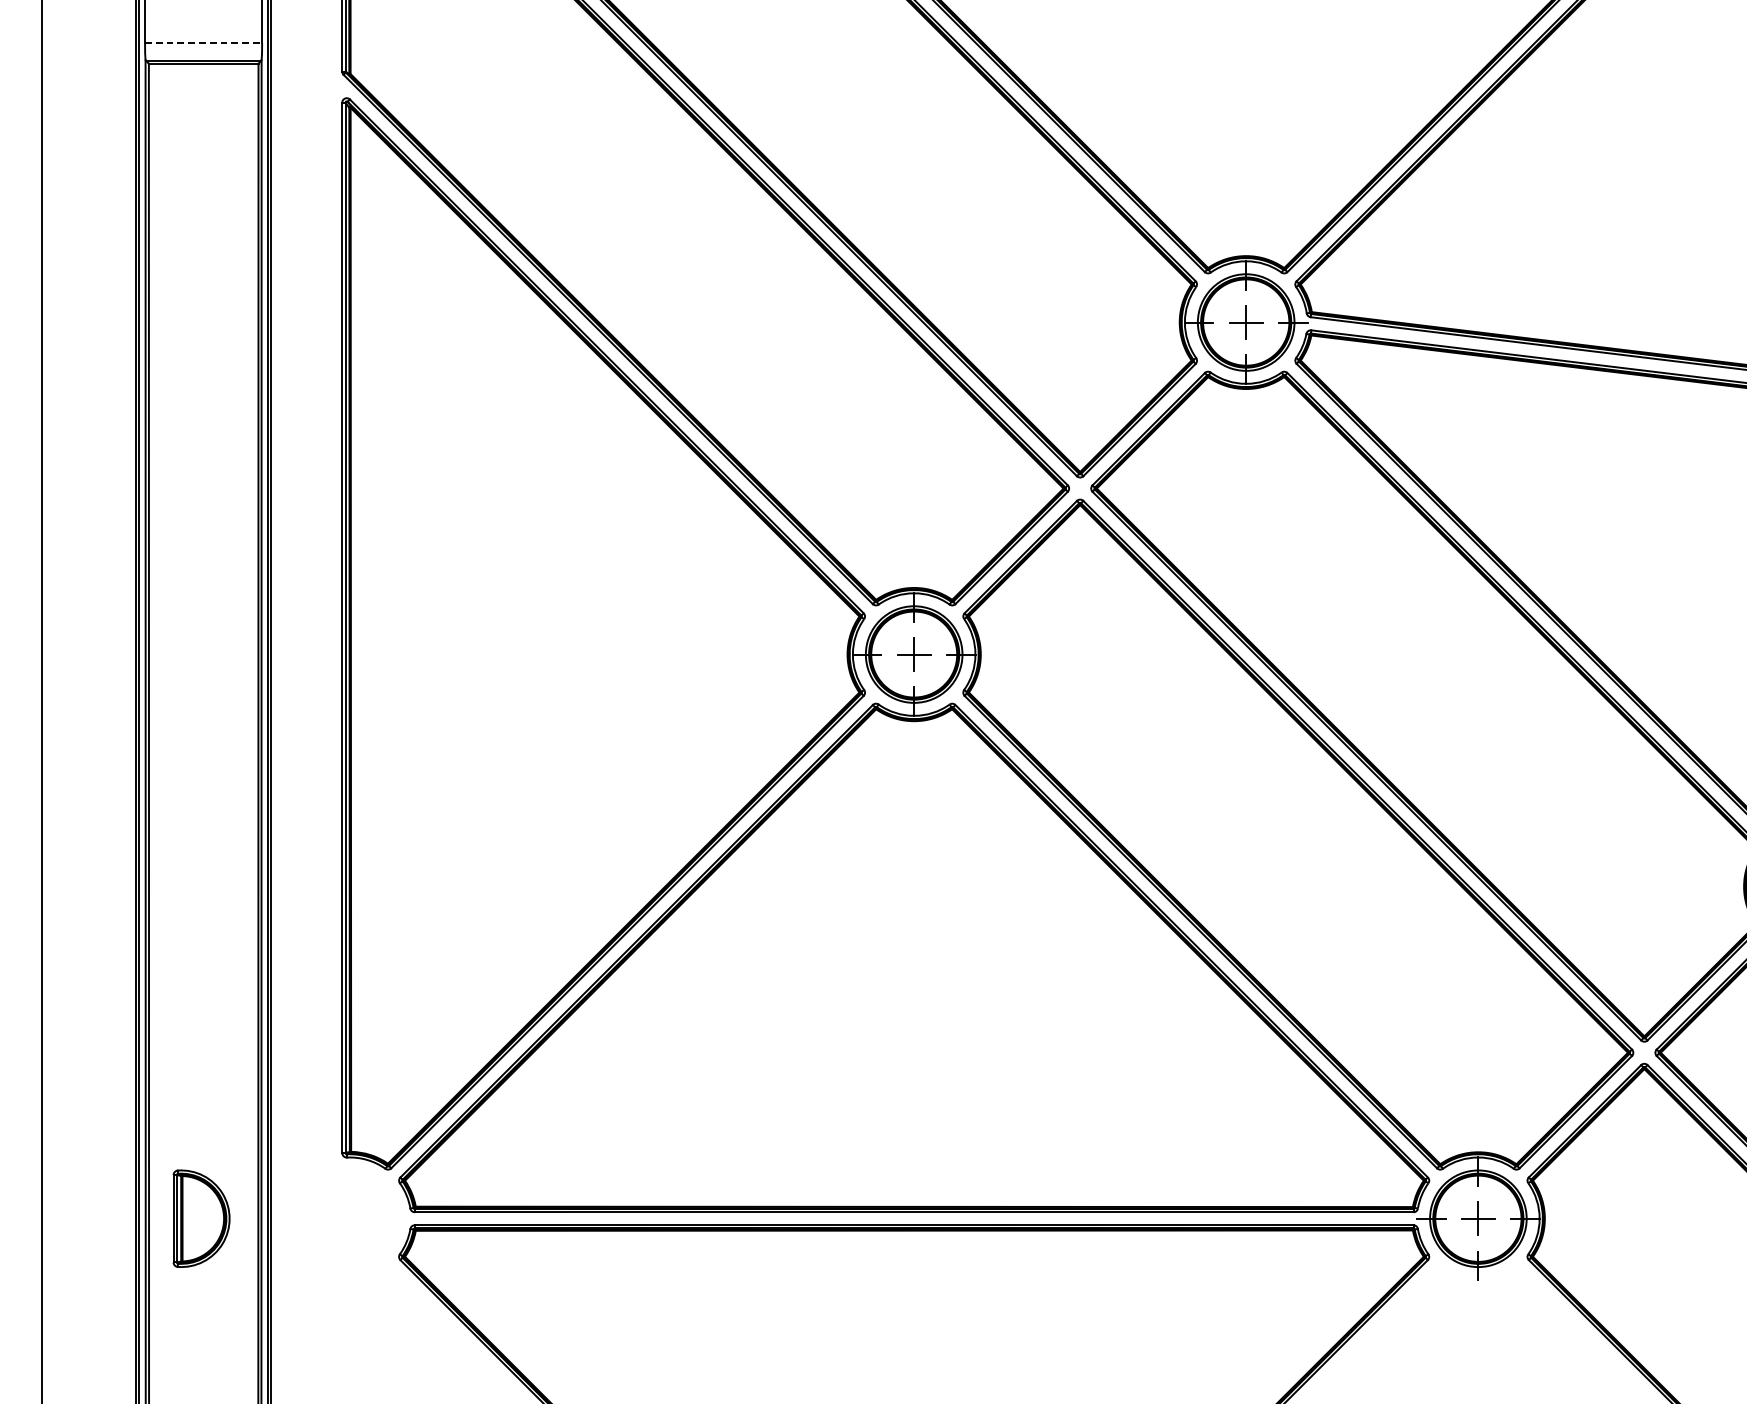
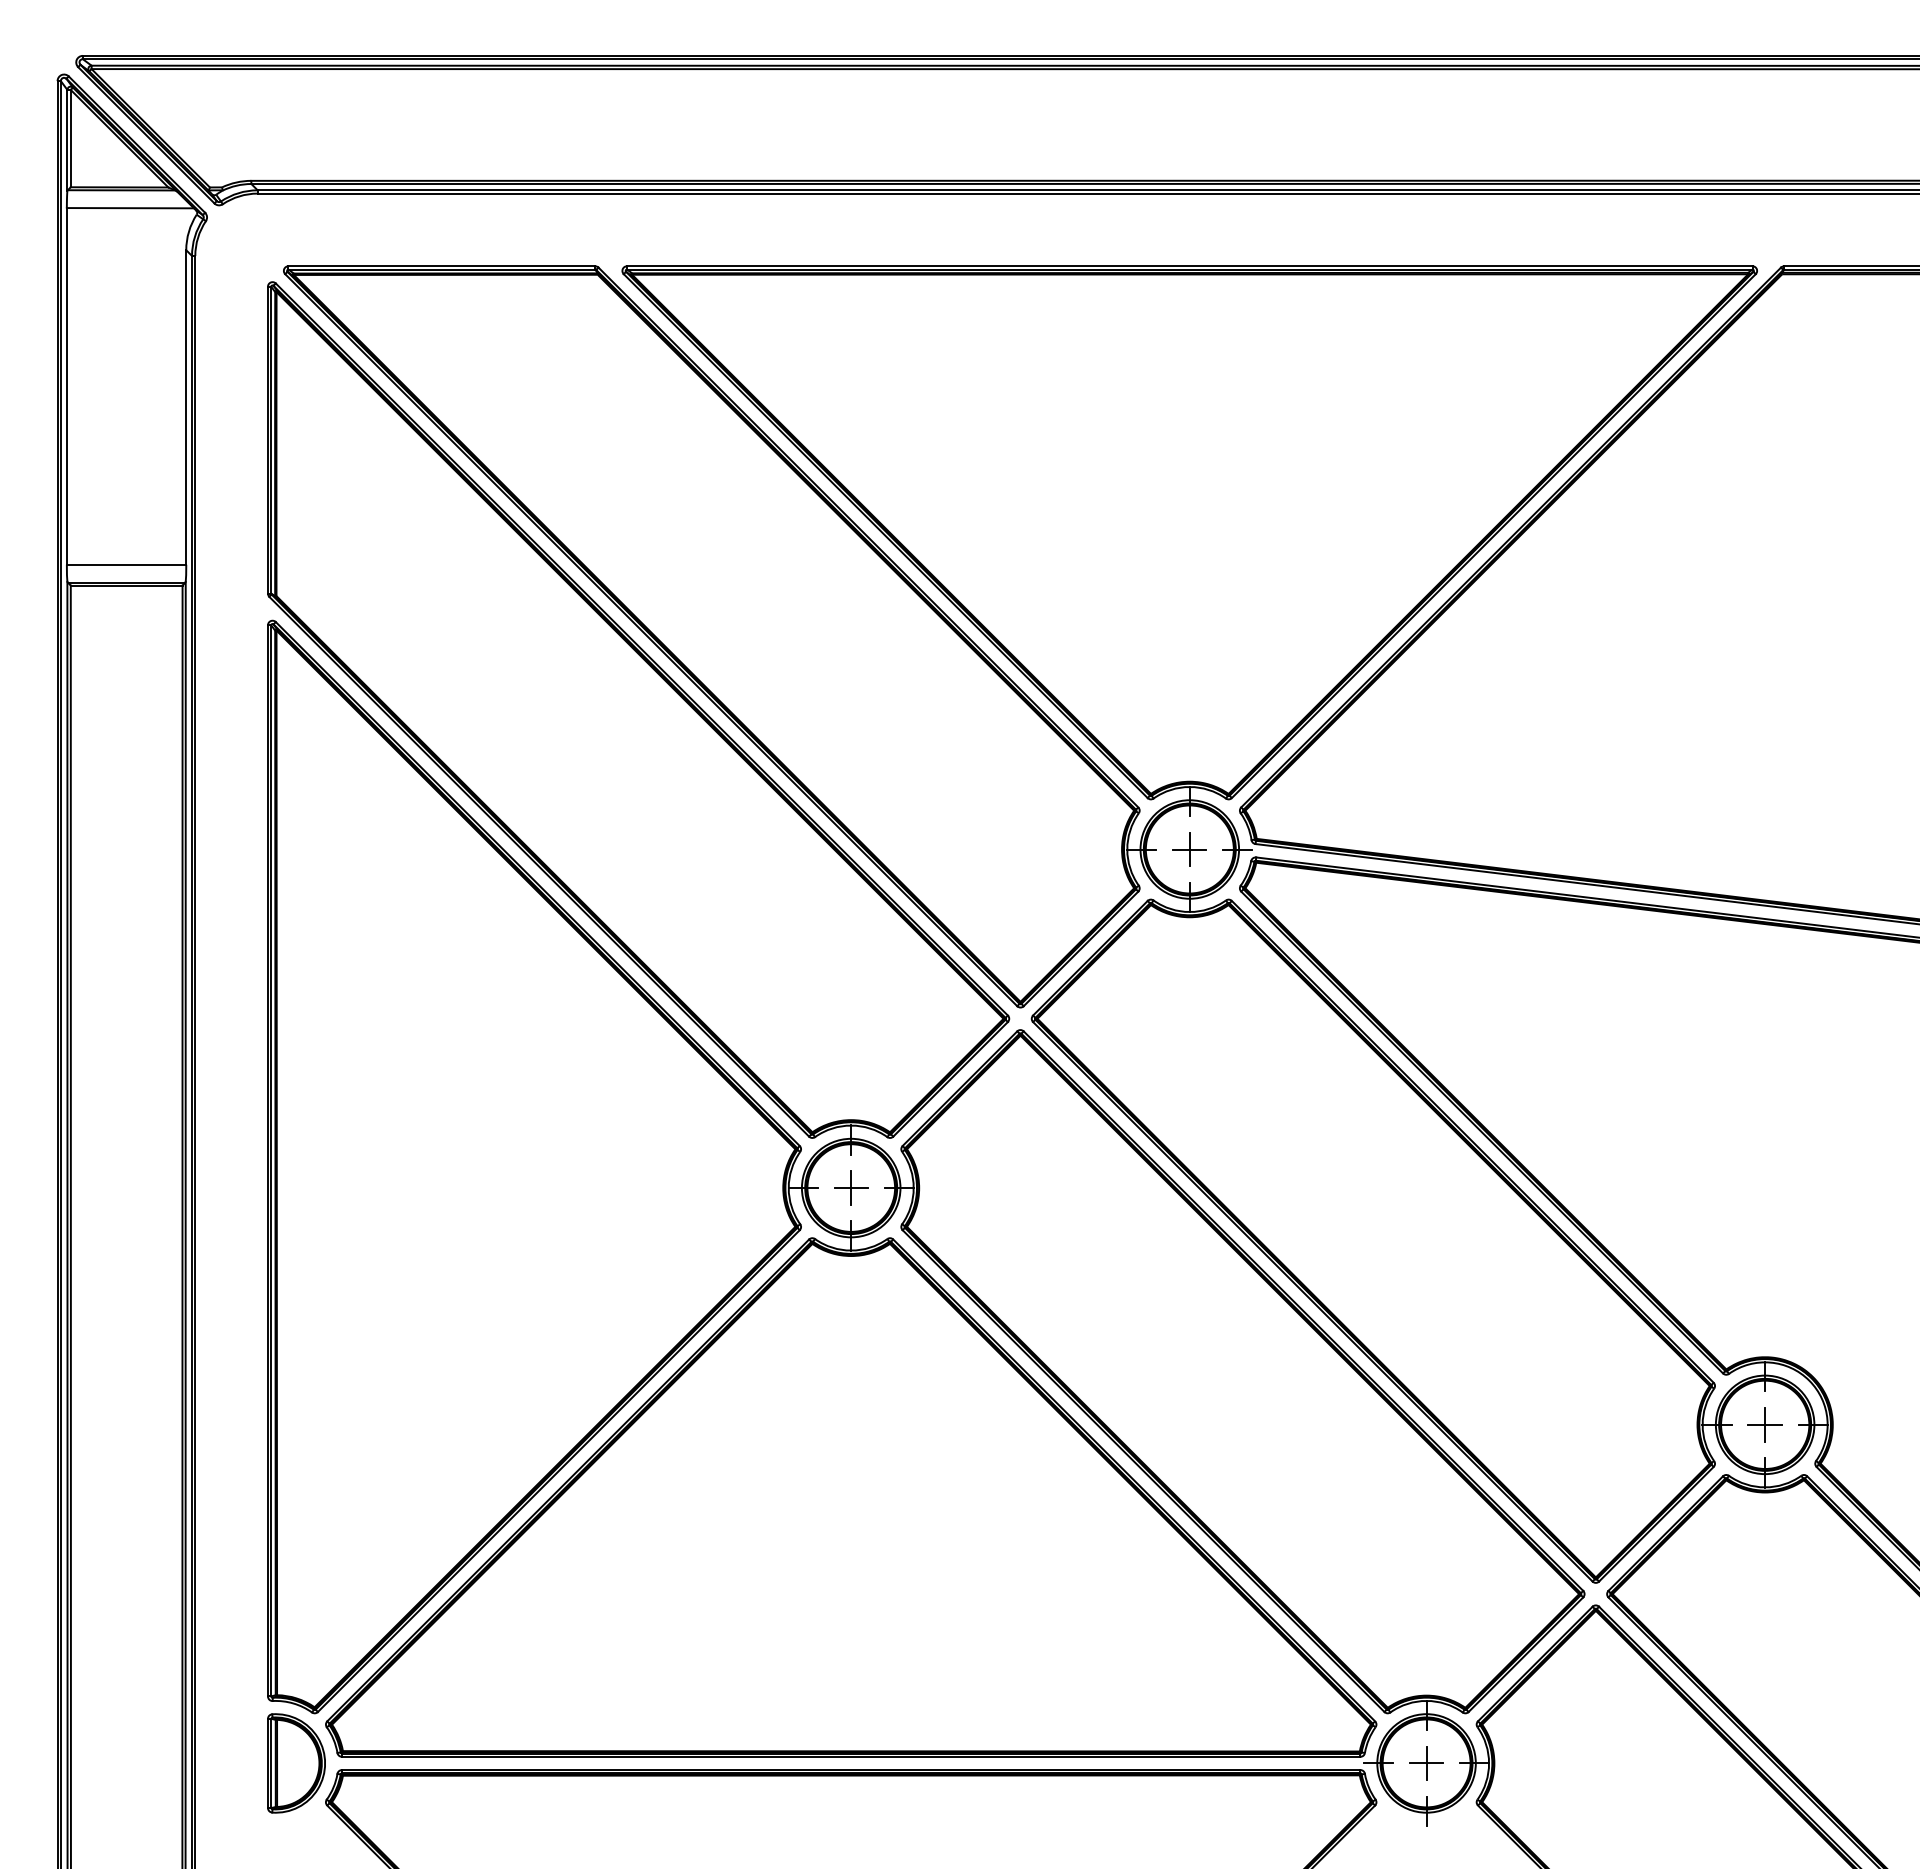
line: (203, 43) -> (126, 564), dashed -> solid
part: (201, 1218) -> (296, 1763), moved

